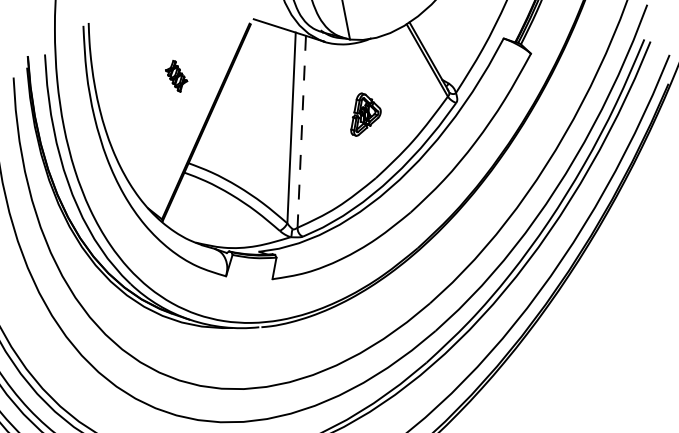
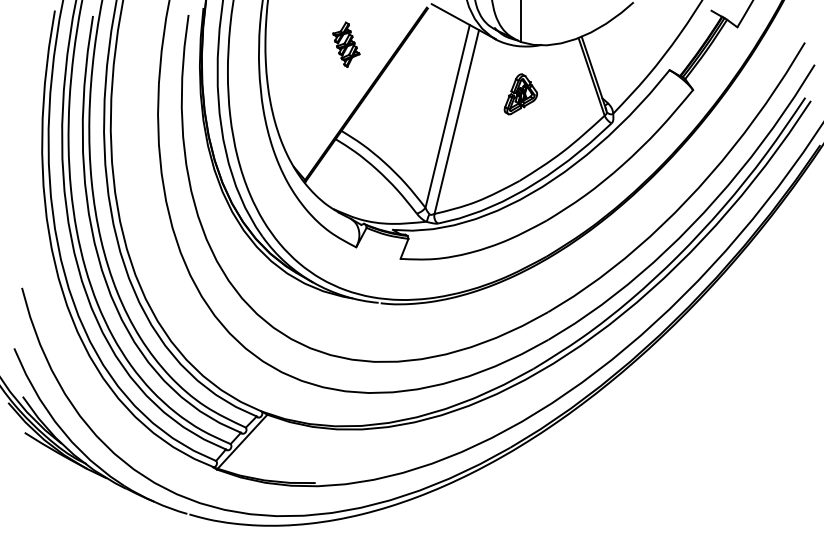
part: (176, 76) -> (346, 44), size x1.43
part: (364, 113) -> (520, 94), moved
line: (301, 132) -> (456, 122), dashed -> solid

